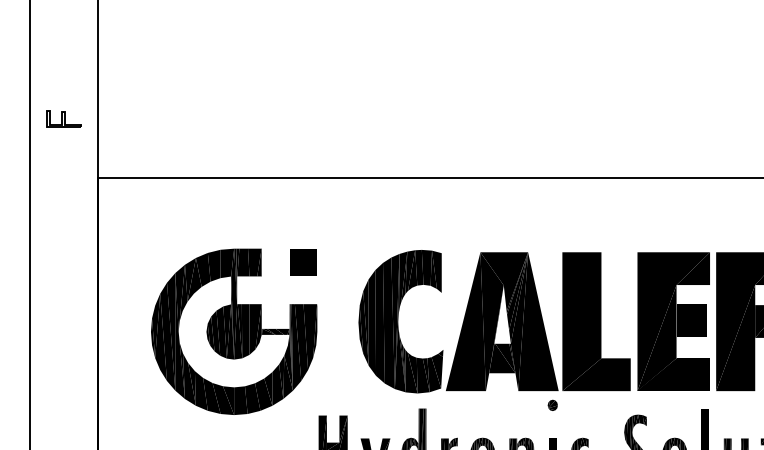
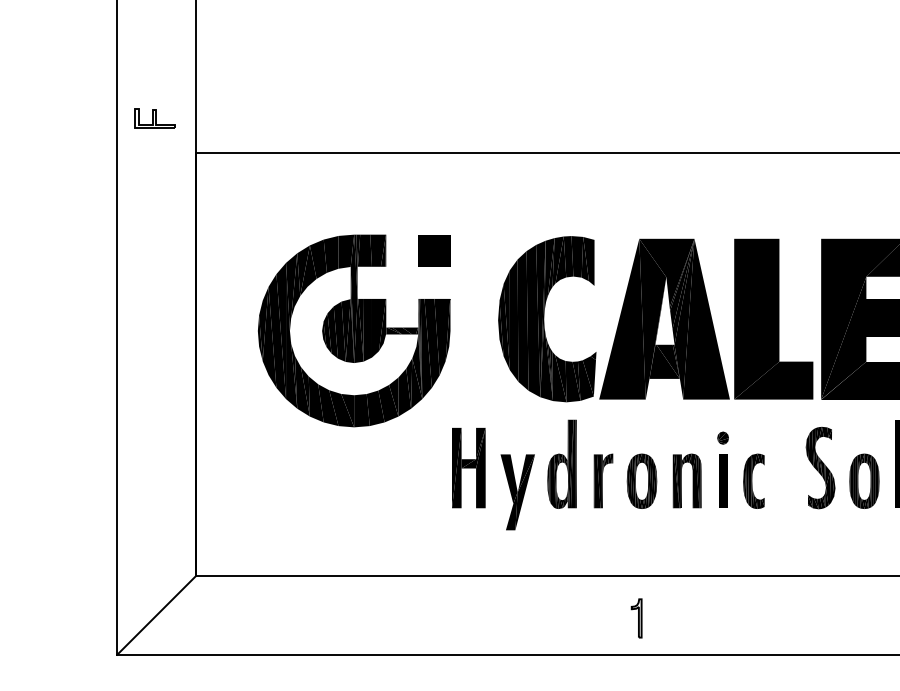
part: (63, 118) -> (154, 118), moved
part: (552, 404) -> (722, 437), moved

